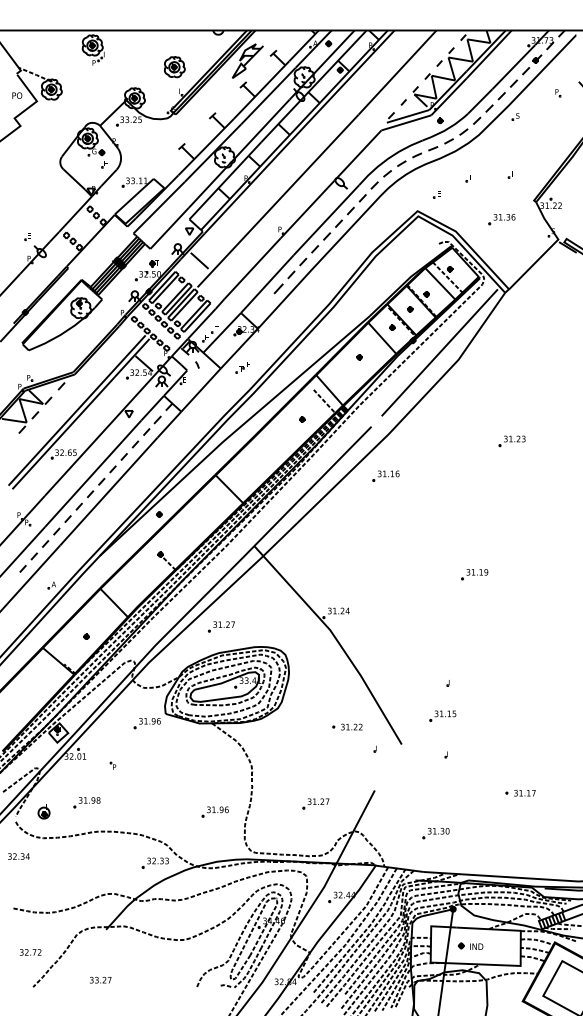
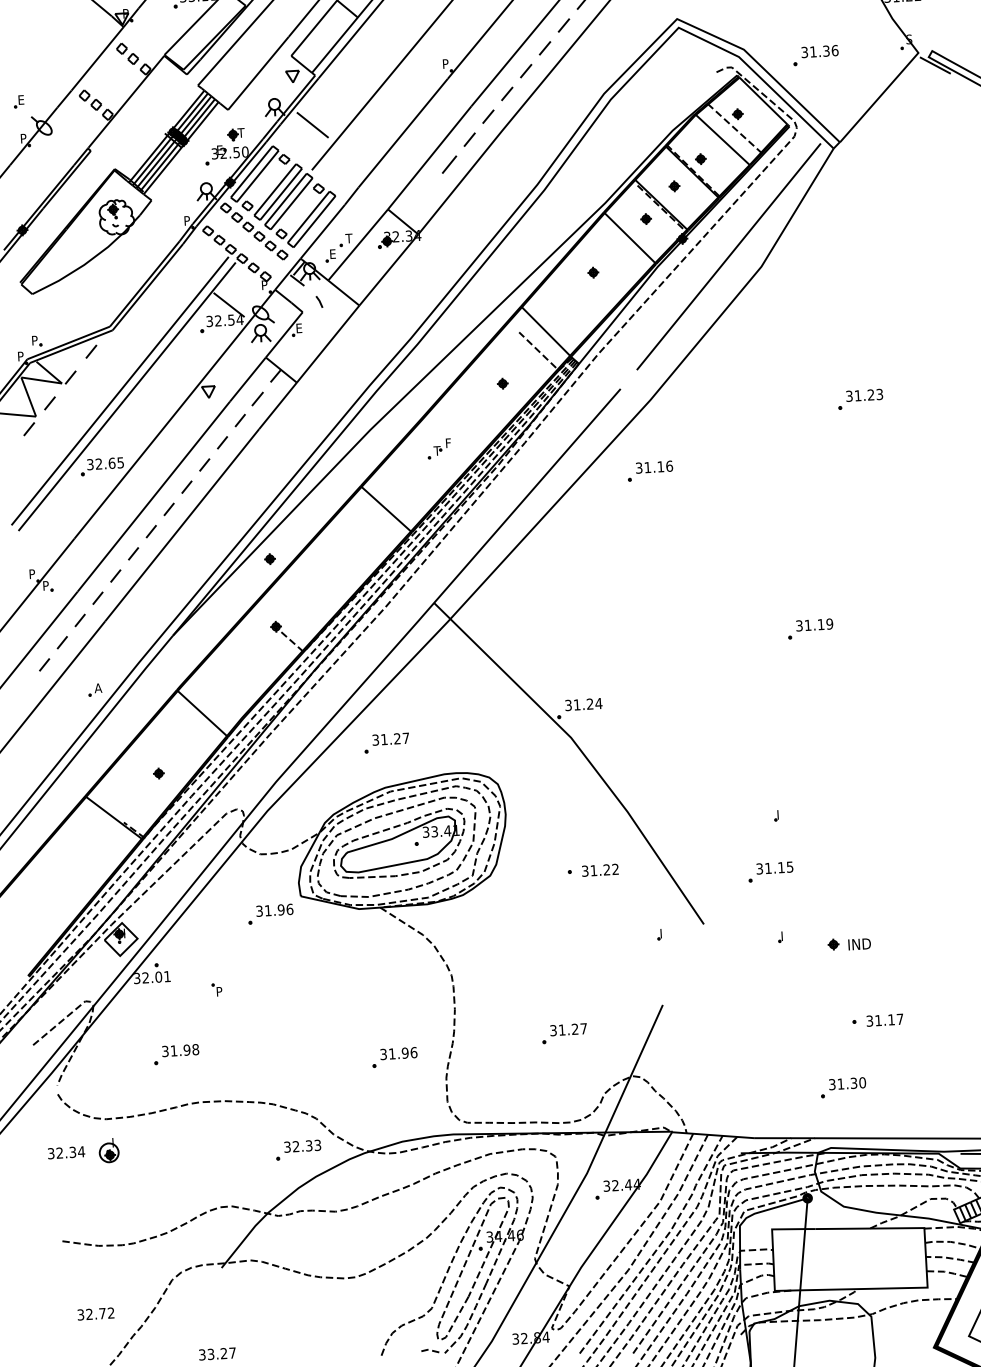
part: (501, 219) -> (815, 55), moved
part: (242, 367) -> (438, 448), moved
part: (347, 726) -> (593, 869), moved
part: (520, 793) -> (877, 1021), moved
part: (43, 811) -> (108, 1150), moved
part: (435, 833) -> (842, 1087), moved
part: (470, 945) -> (849, 942), moved

